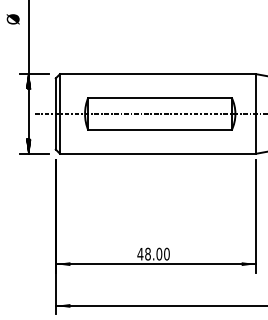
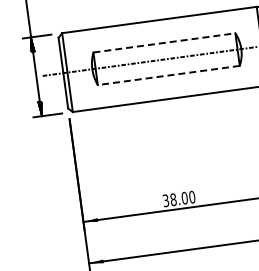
line: (160, 97) -> (164, 42), solid -> dashed
line: (160, 130) -> (169, 75), solid -> dashed
text: (140, 253) -> (165, 200), 48.00 -> 38.00

